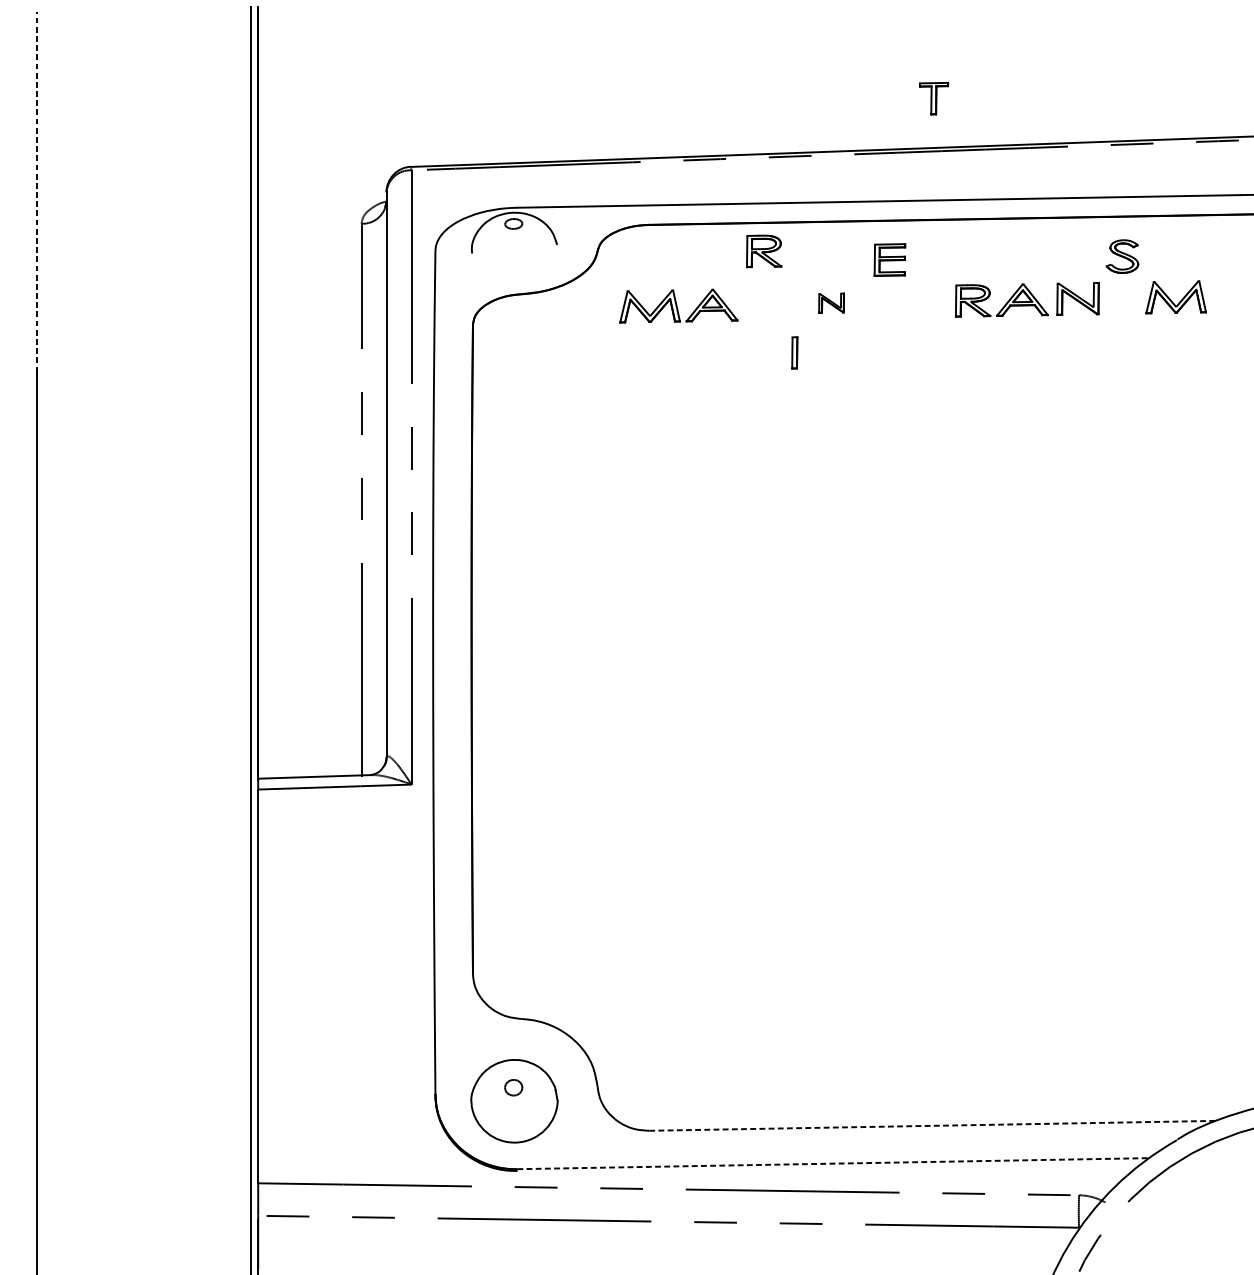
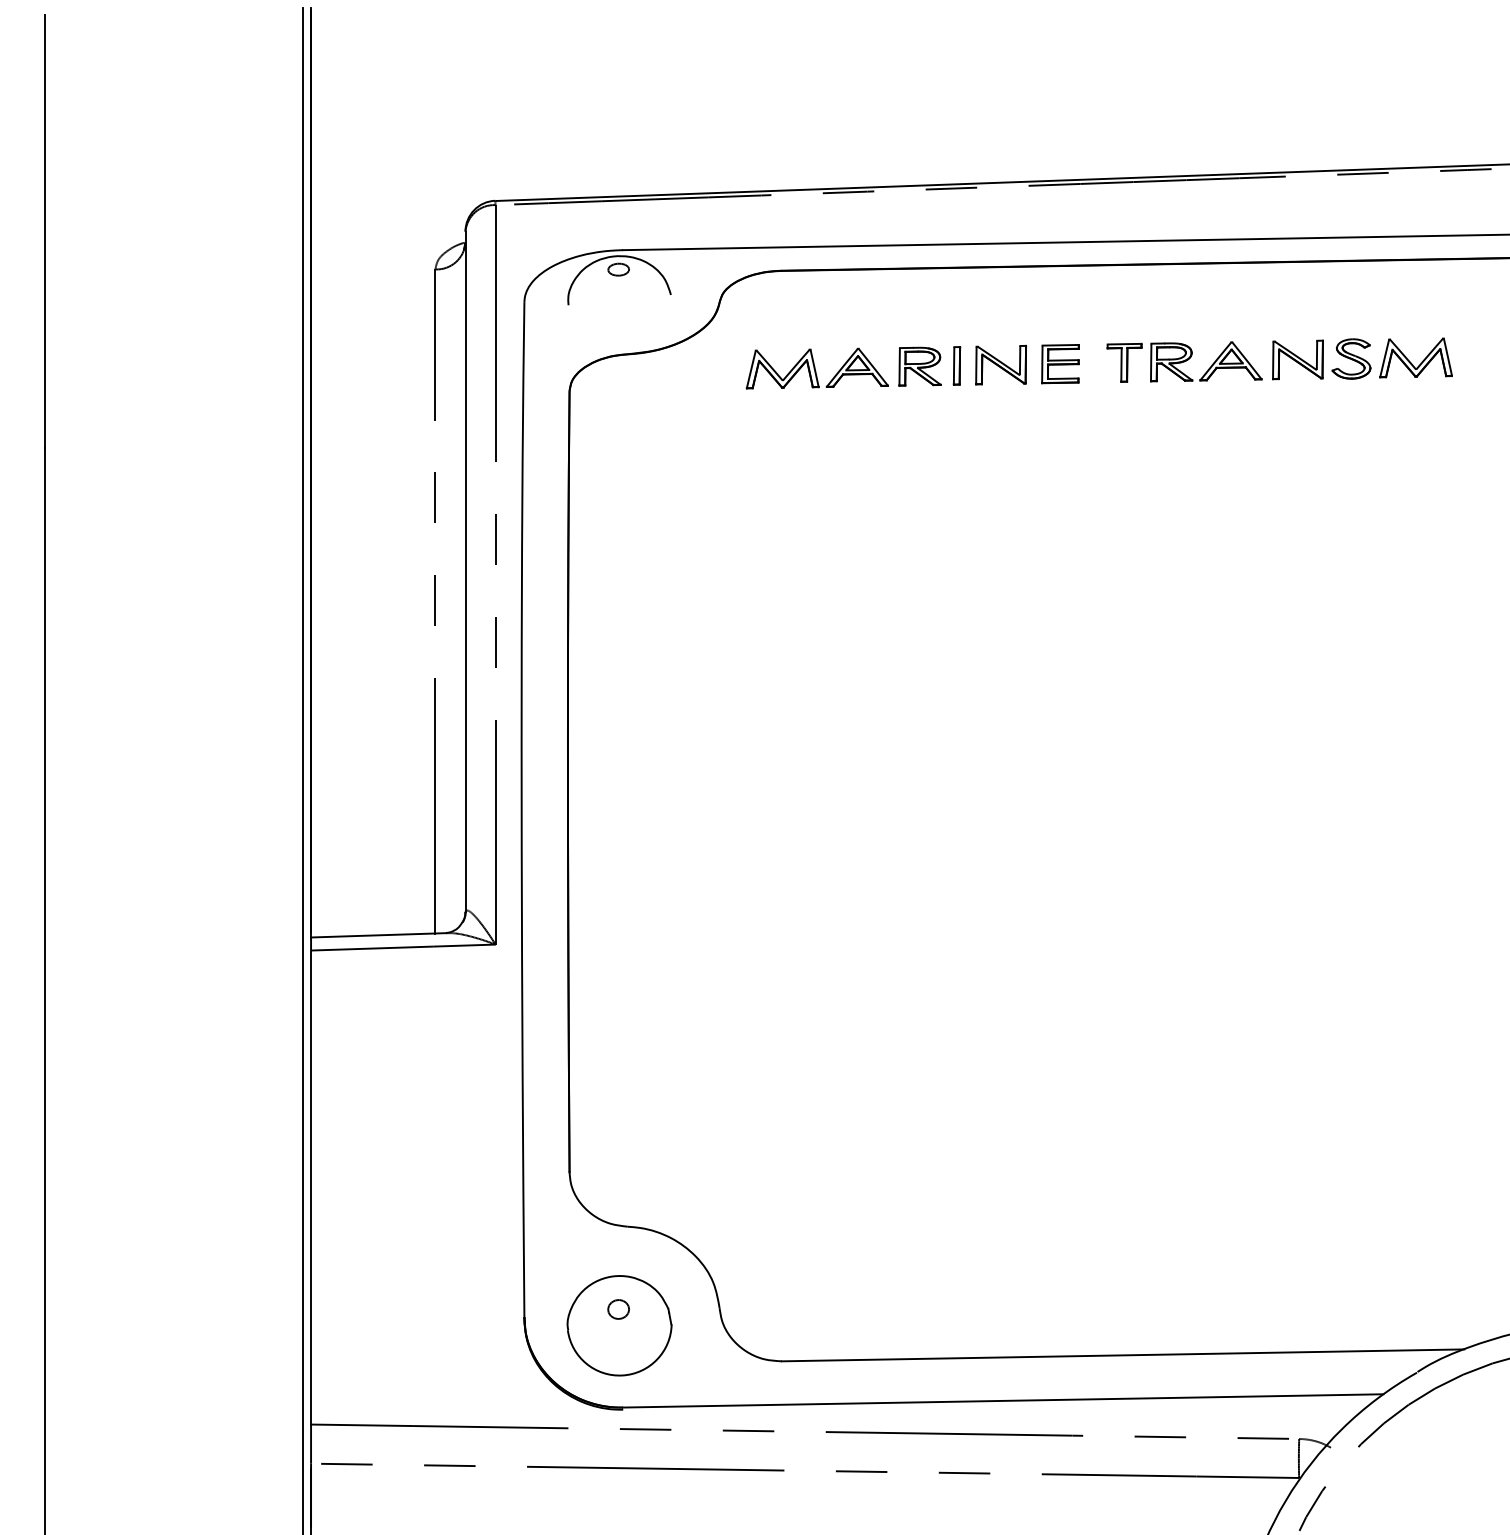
part: (933, 98) -> (1124, 362), moved
line: (37, 192) -> (45, 231), dashed -> solid
part: (763, 251) -> (919, 366), moved
part: (1122, 256) -> (1351, 358), moved
part: (889, 260) -> (1060, 364), moved
part: (831, 302) -> (1001, 364), size x1.67
part: (794, 352) -> (956, 365), moved
line: (933, 1125) -> (1123, 1355), dashed -> solid
line: (833, 1163) -> (1003, 1400), dashed -> solid

